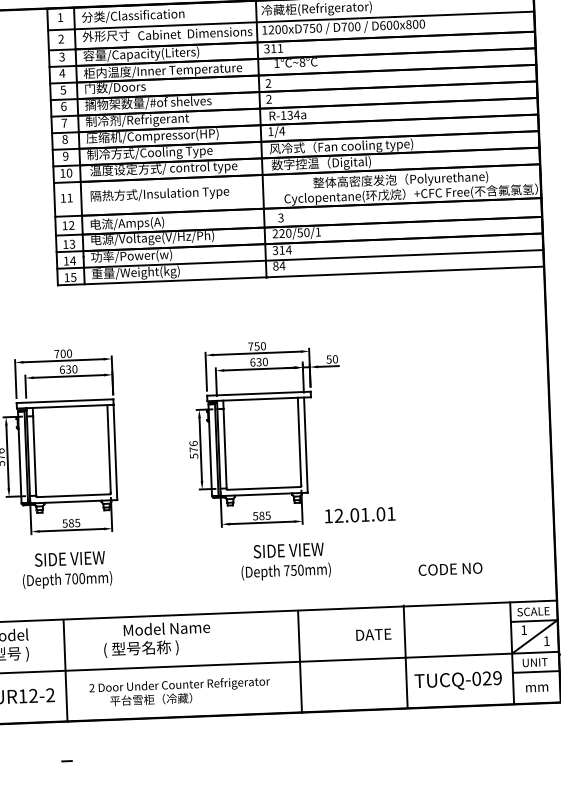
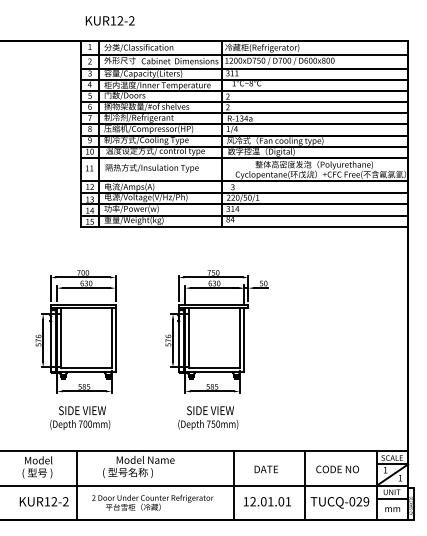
text: (360, 514) -> (267, 501), moved
text: (286, 560) -> (208, 417), moved
text: (450, 569) -> (337, 469), moved
text: (373, 634) -> (266, 469), moved

